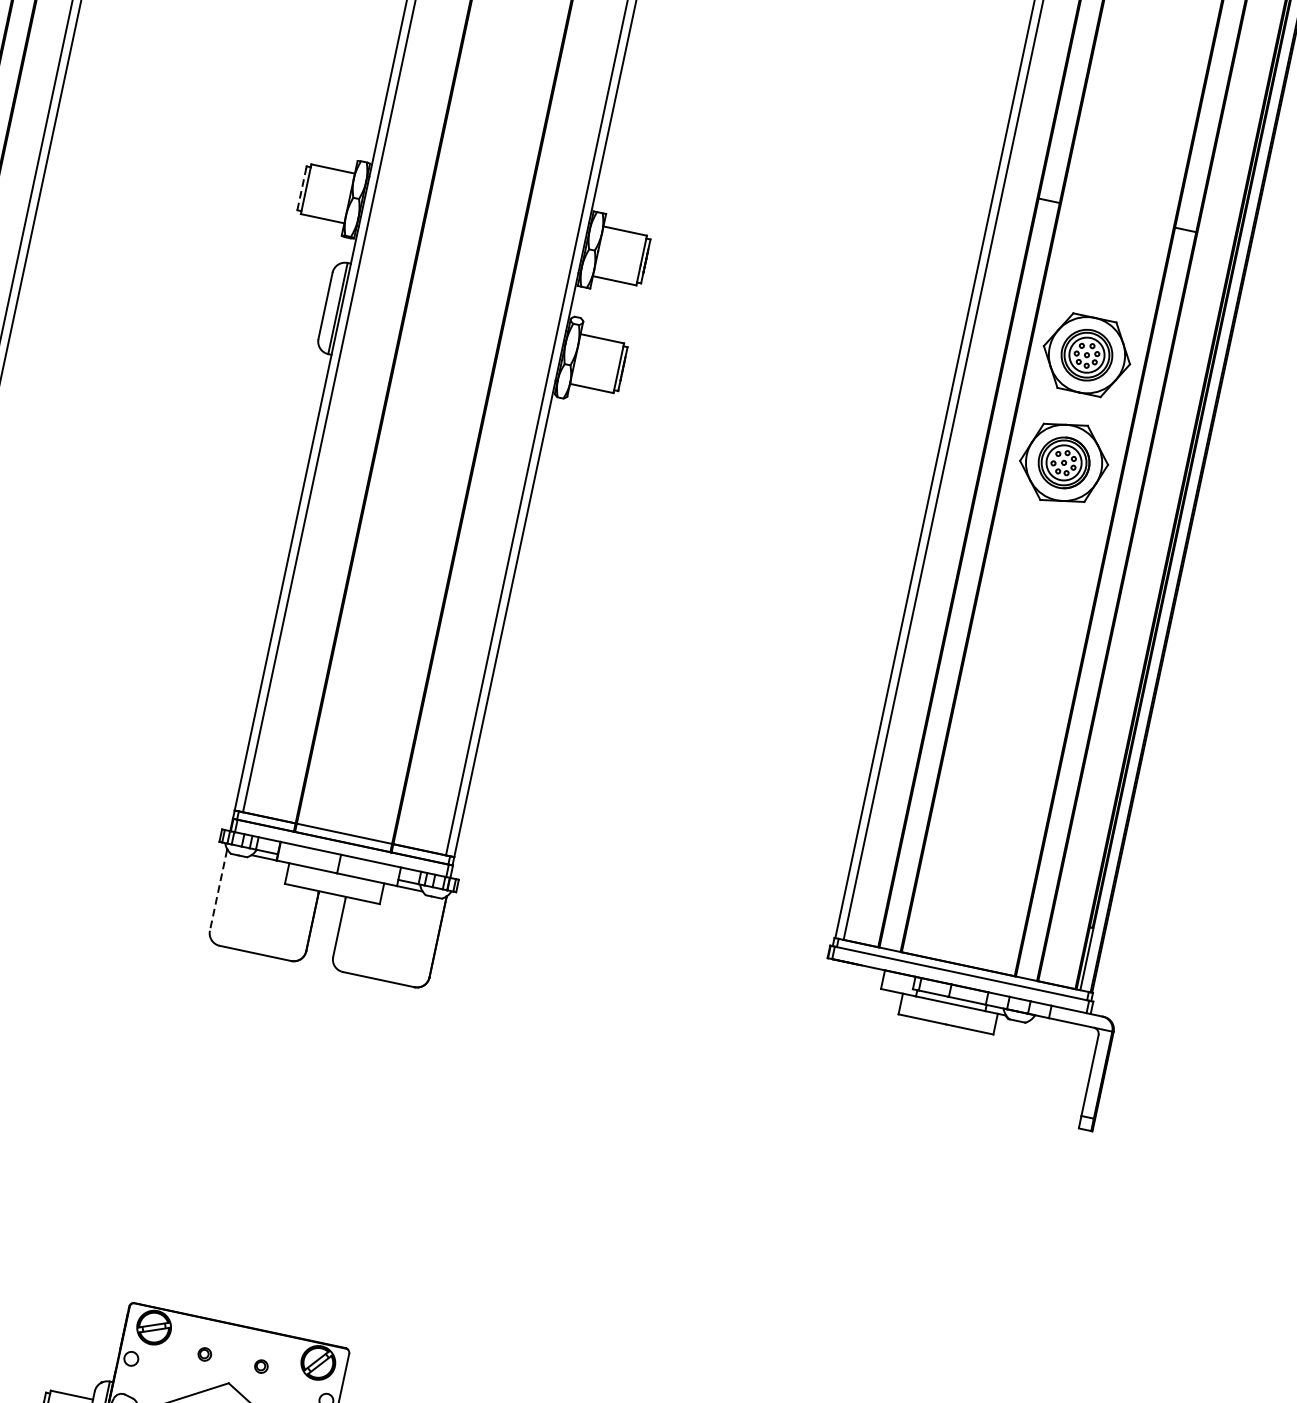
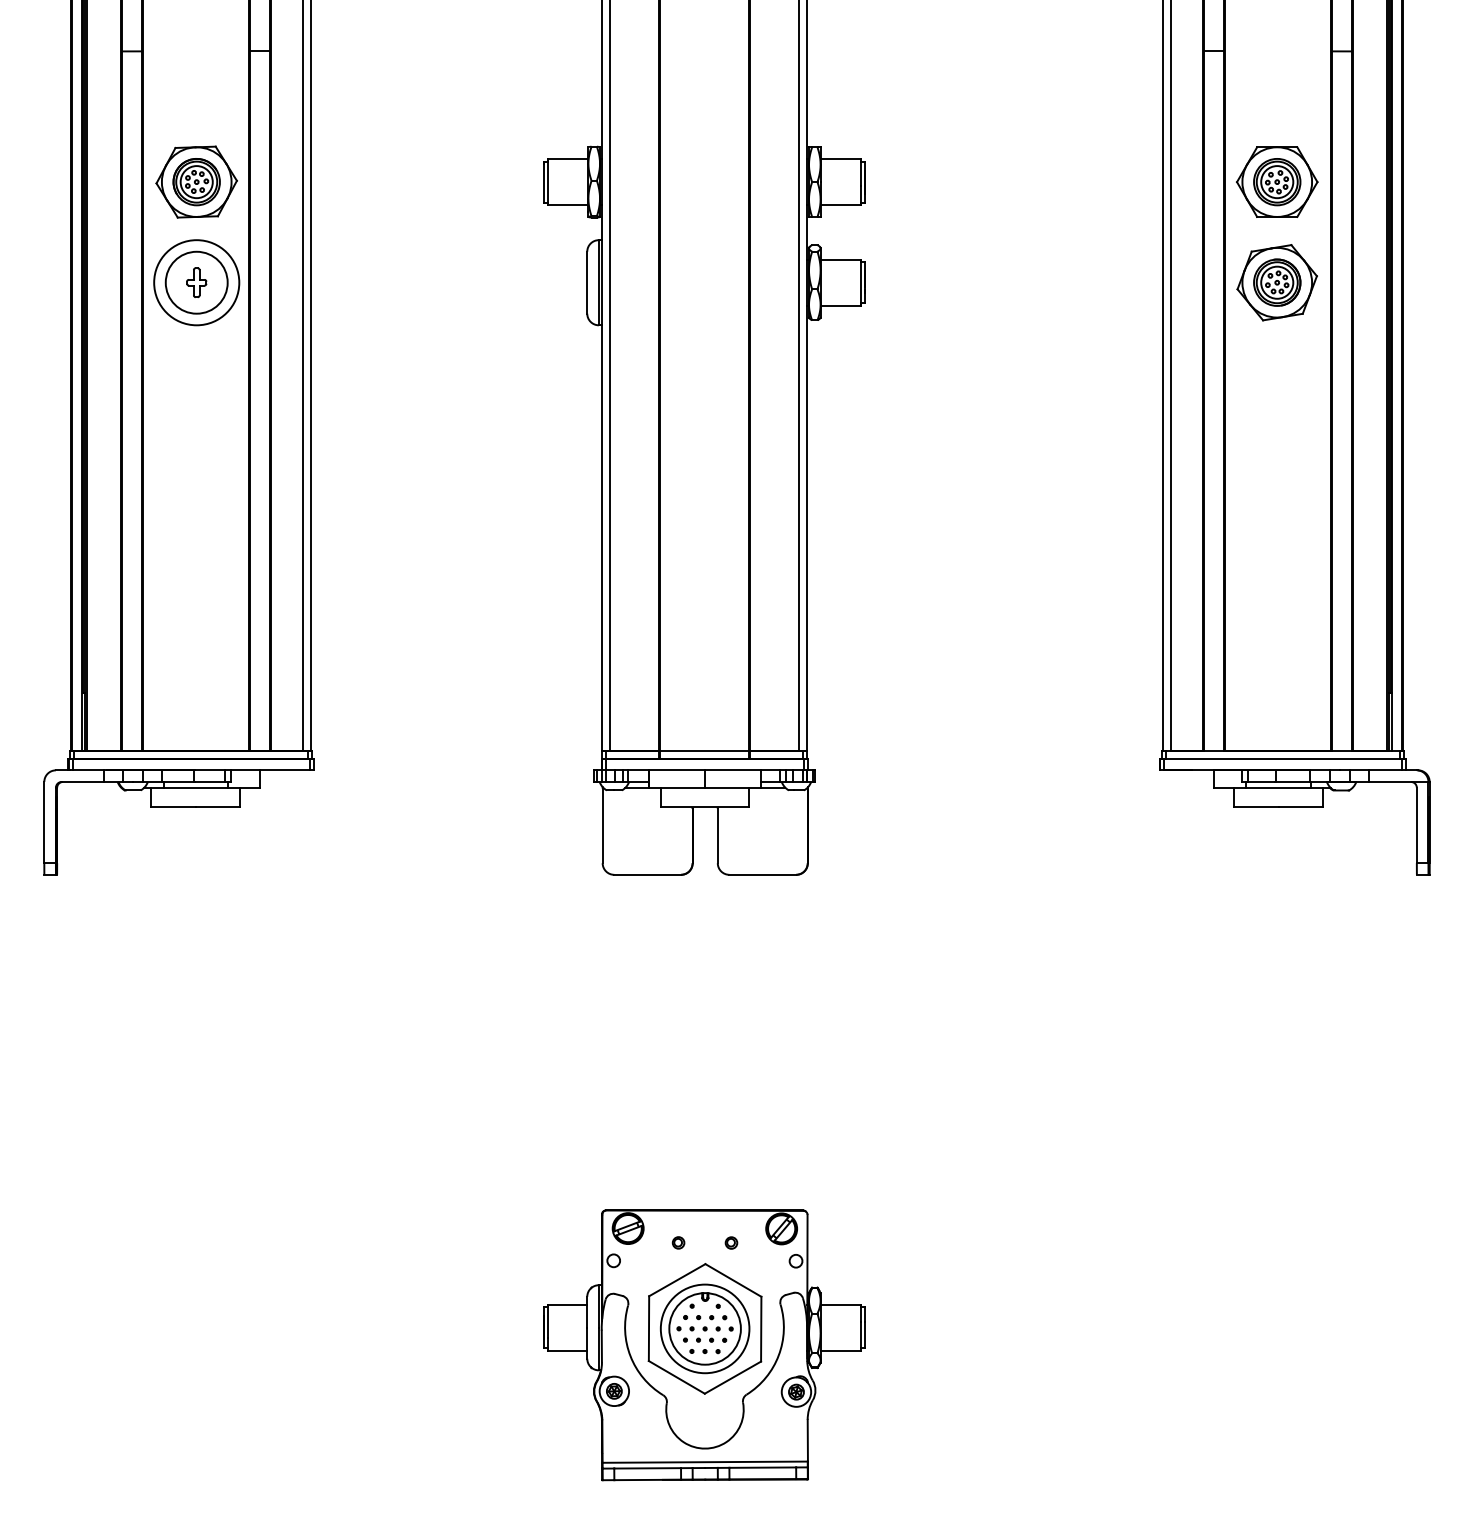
line: (301, 189) -> (543, 183), dashed -> solid
line: (218, 890) -> (602, 825), dashed -> solid

